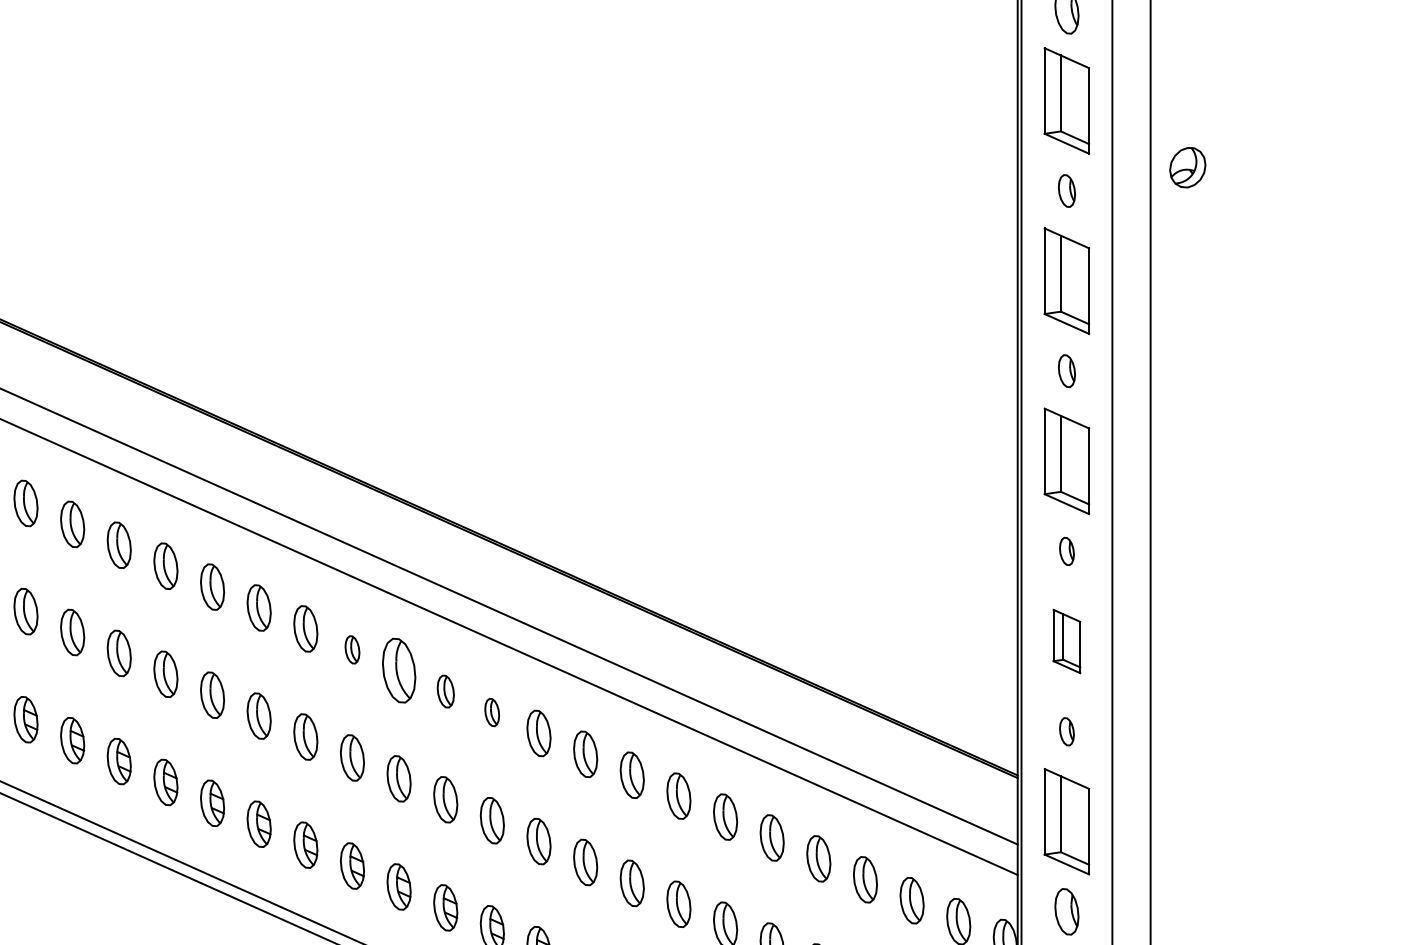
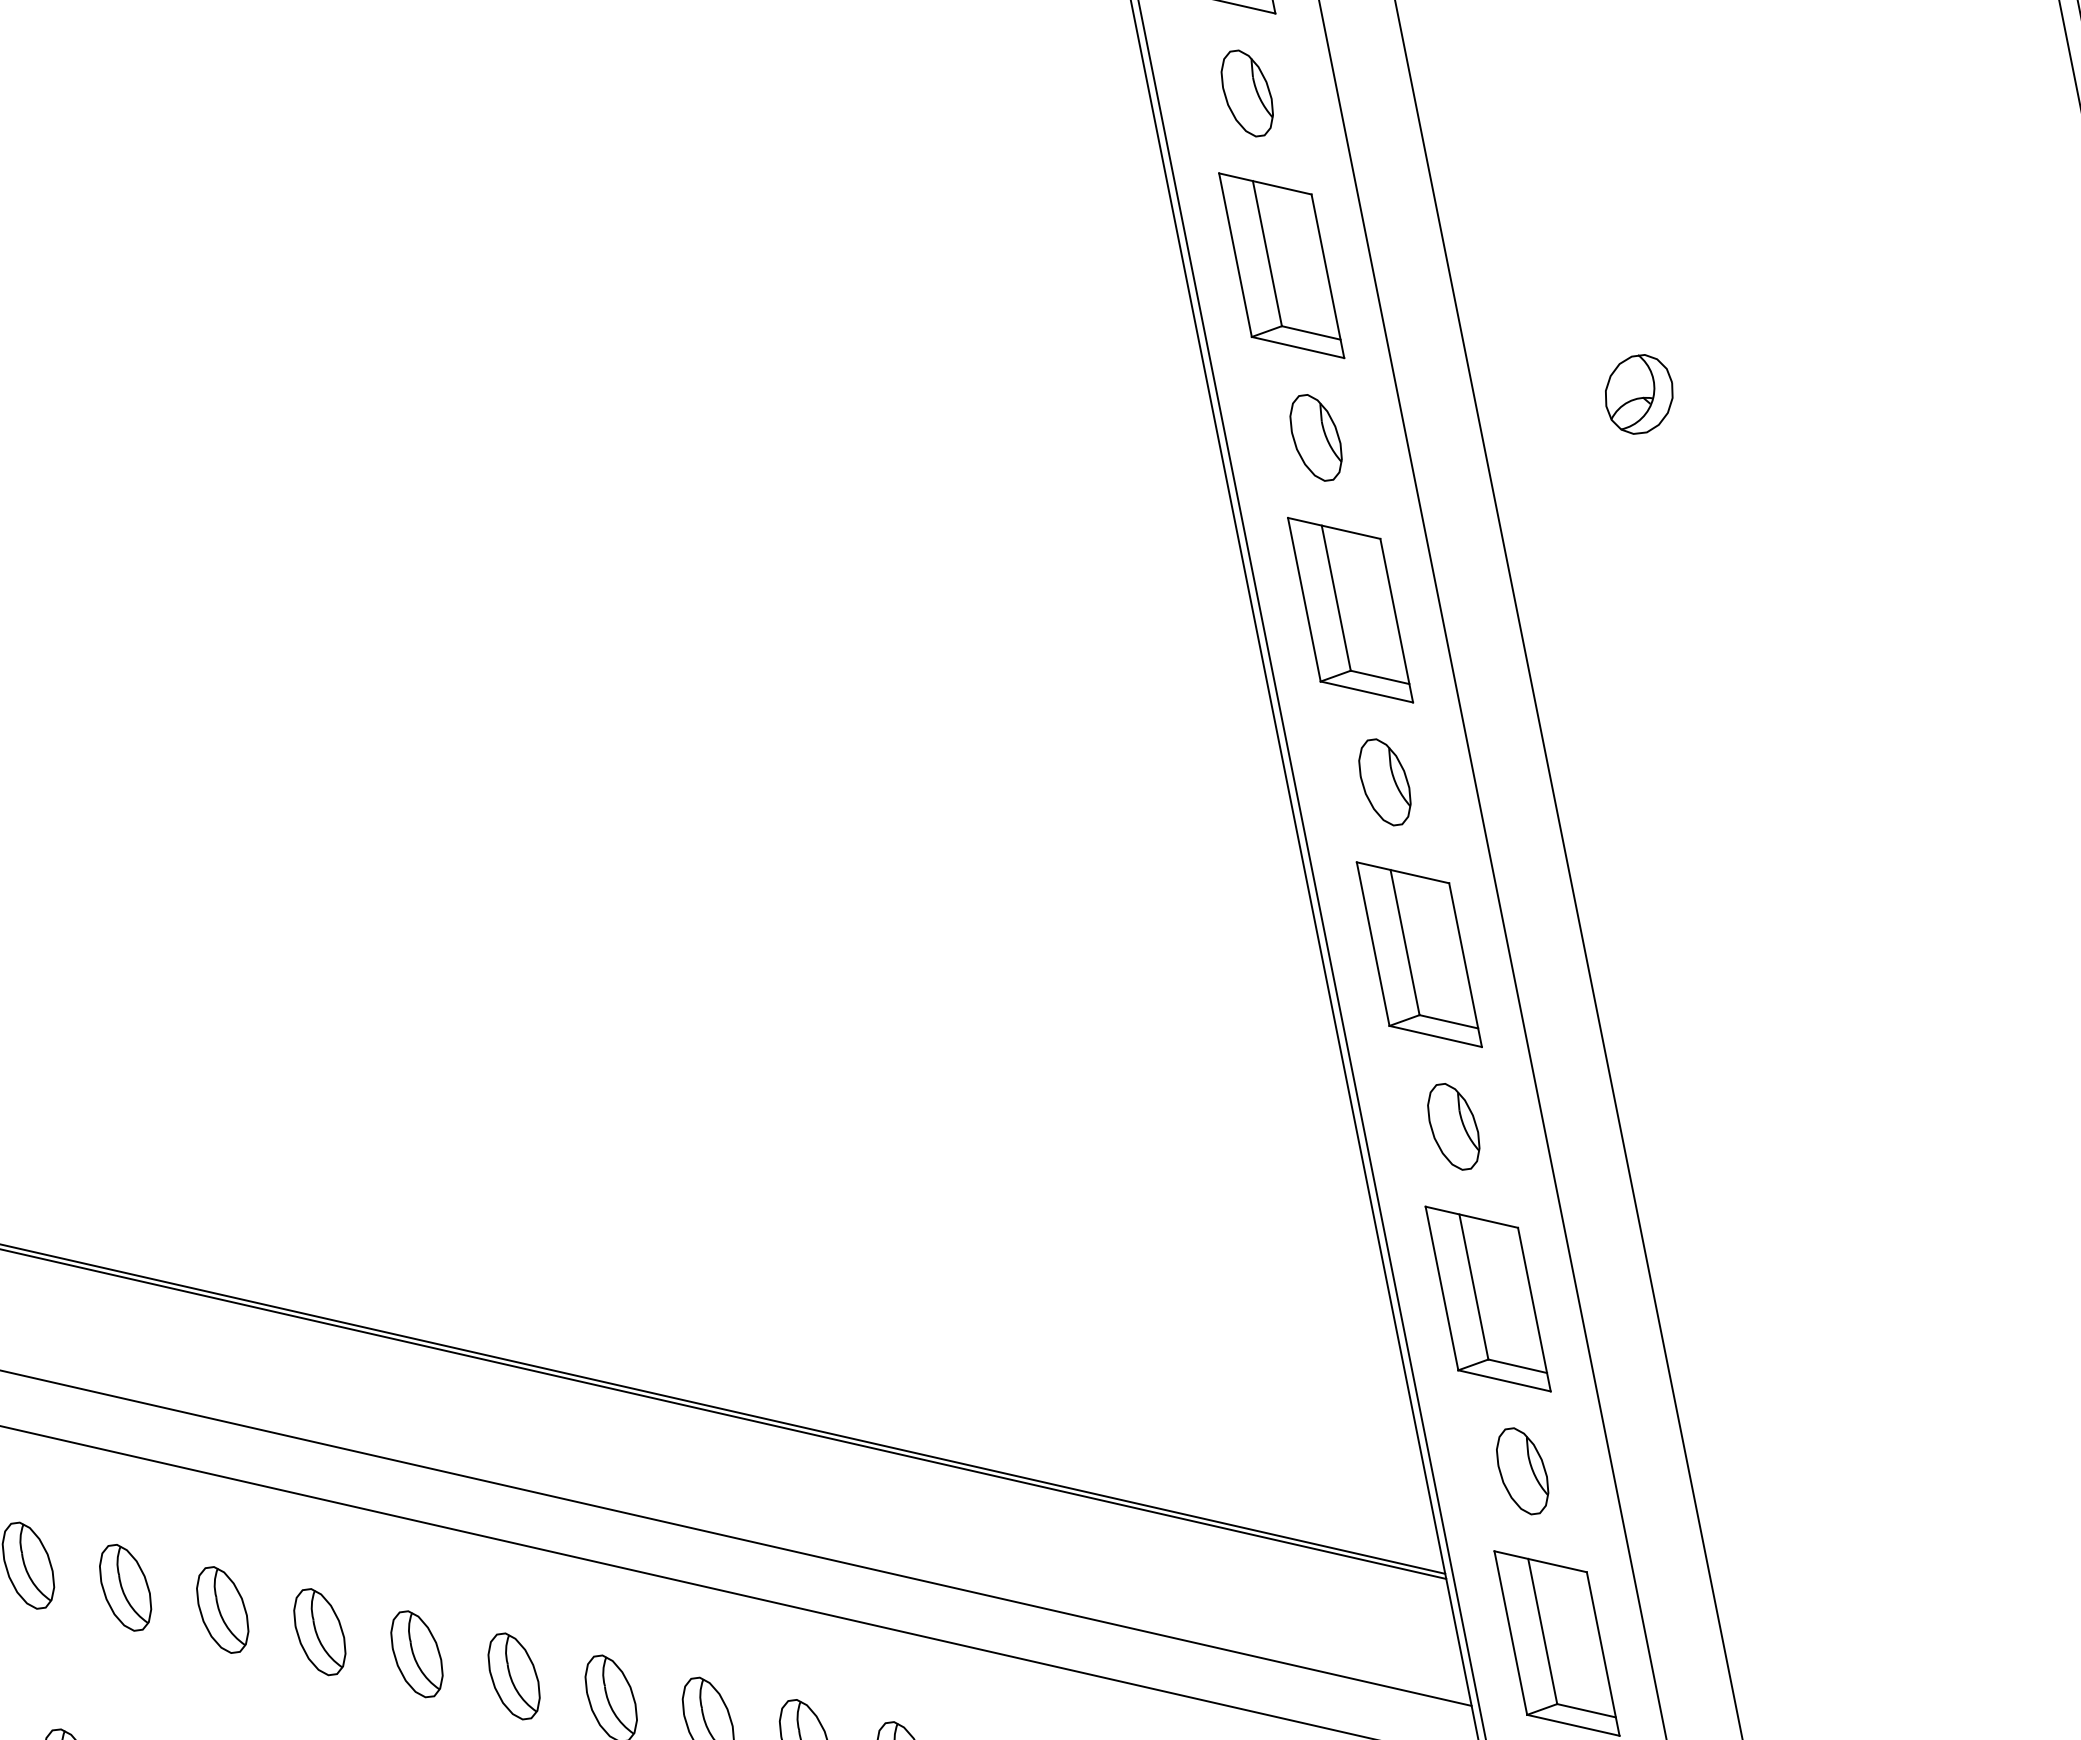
part: (1187, 167) -> (1638, 394), moved
part: (1066, 190) -> (1315, 437), size x1.43
part: (1066, 370) -> (1383, 781), size x1.43
part: (1066, 551) -> (1452, 1127), size x1.67
part: (1066, 641) -> (1487, 1299), size x1.67
part: (352, 649) -> (125, 1587), size x1.67
part: (398, 670) -> (221, 1609), size x0.71
part: (445, 691) -> (319, 1631), size x1.43
part: (491, 712) -> (415, 1654), size x1.67
part: (1066, 731) -> (1521, 1471), size x1.67

